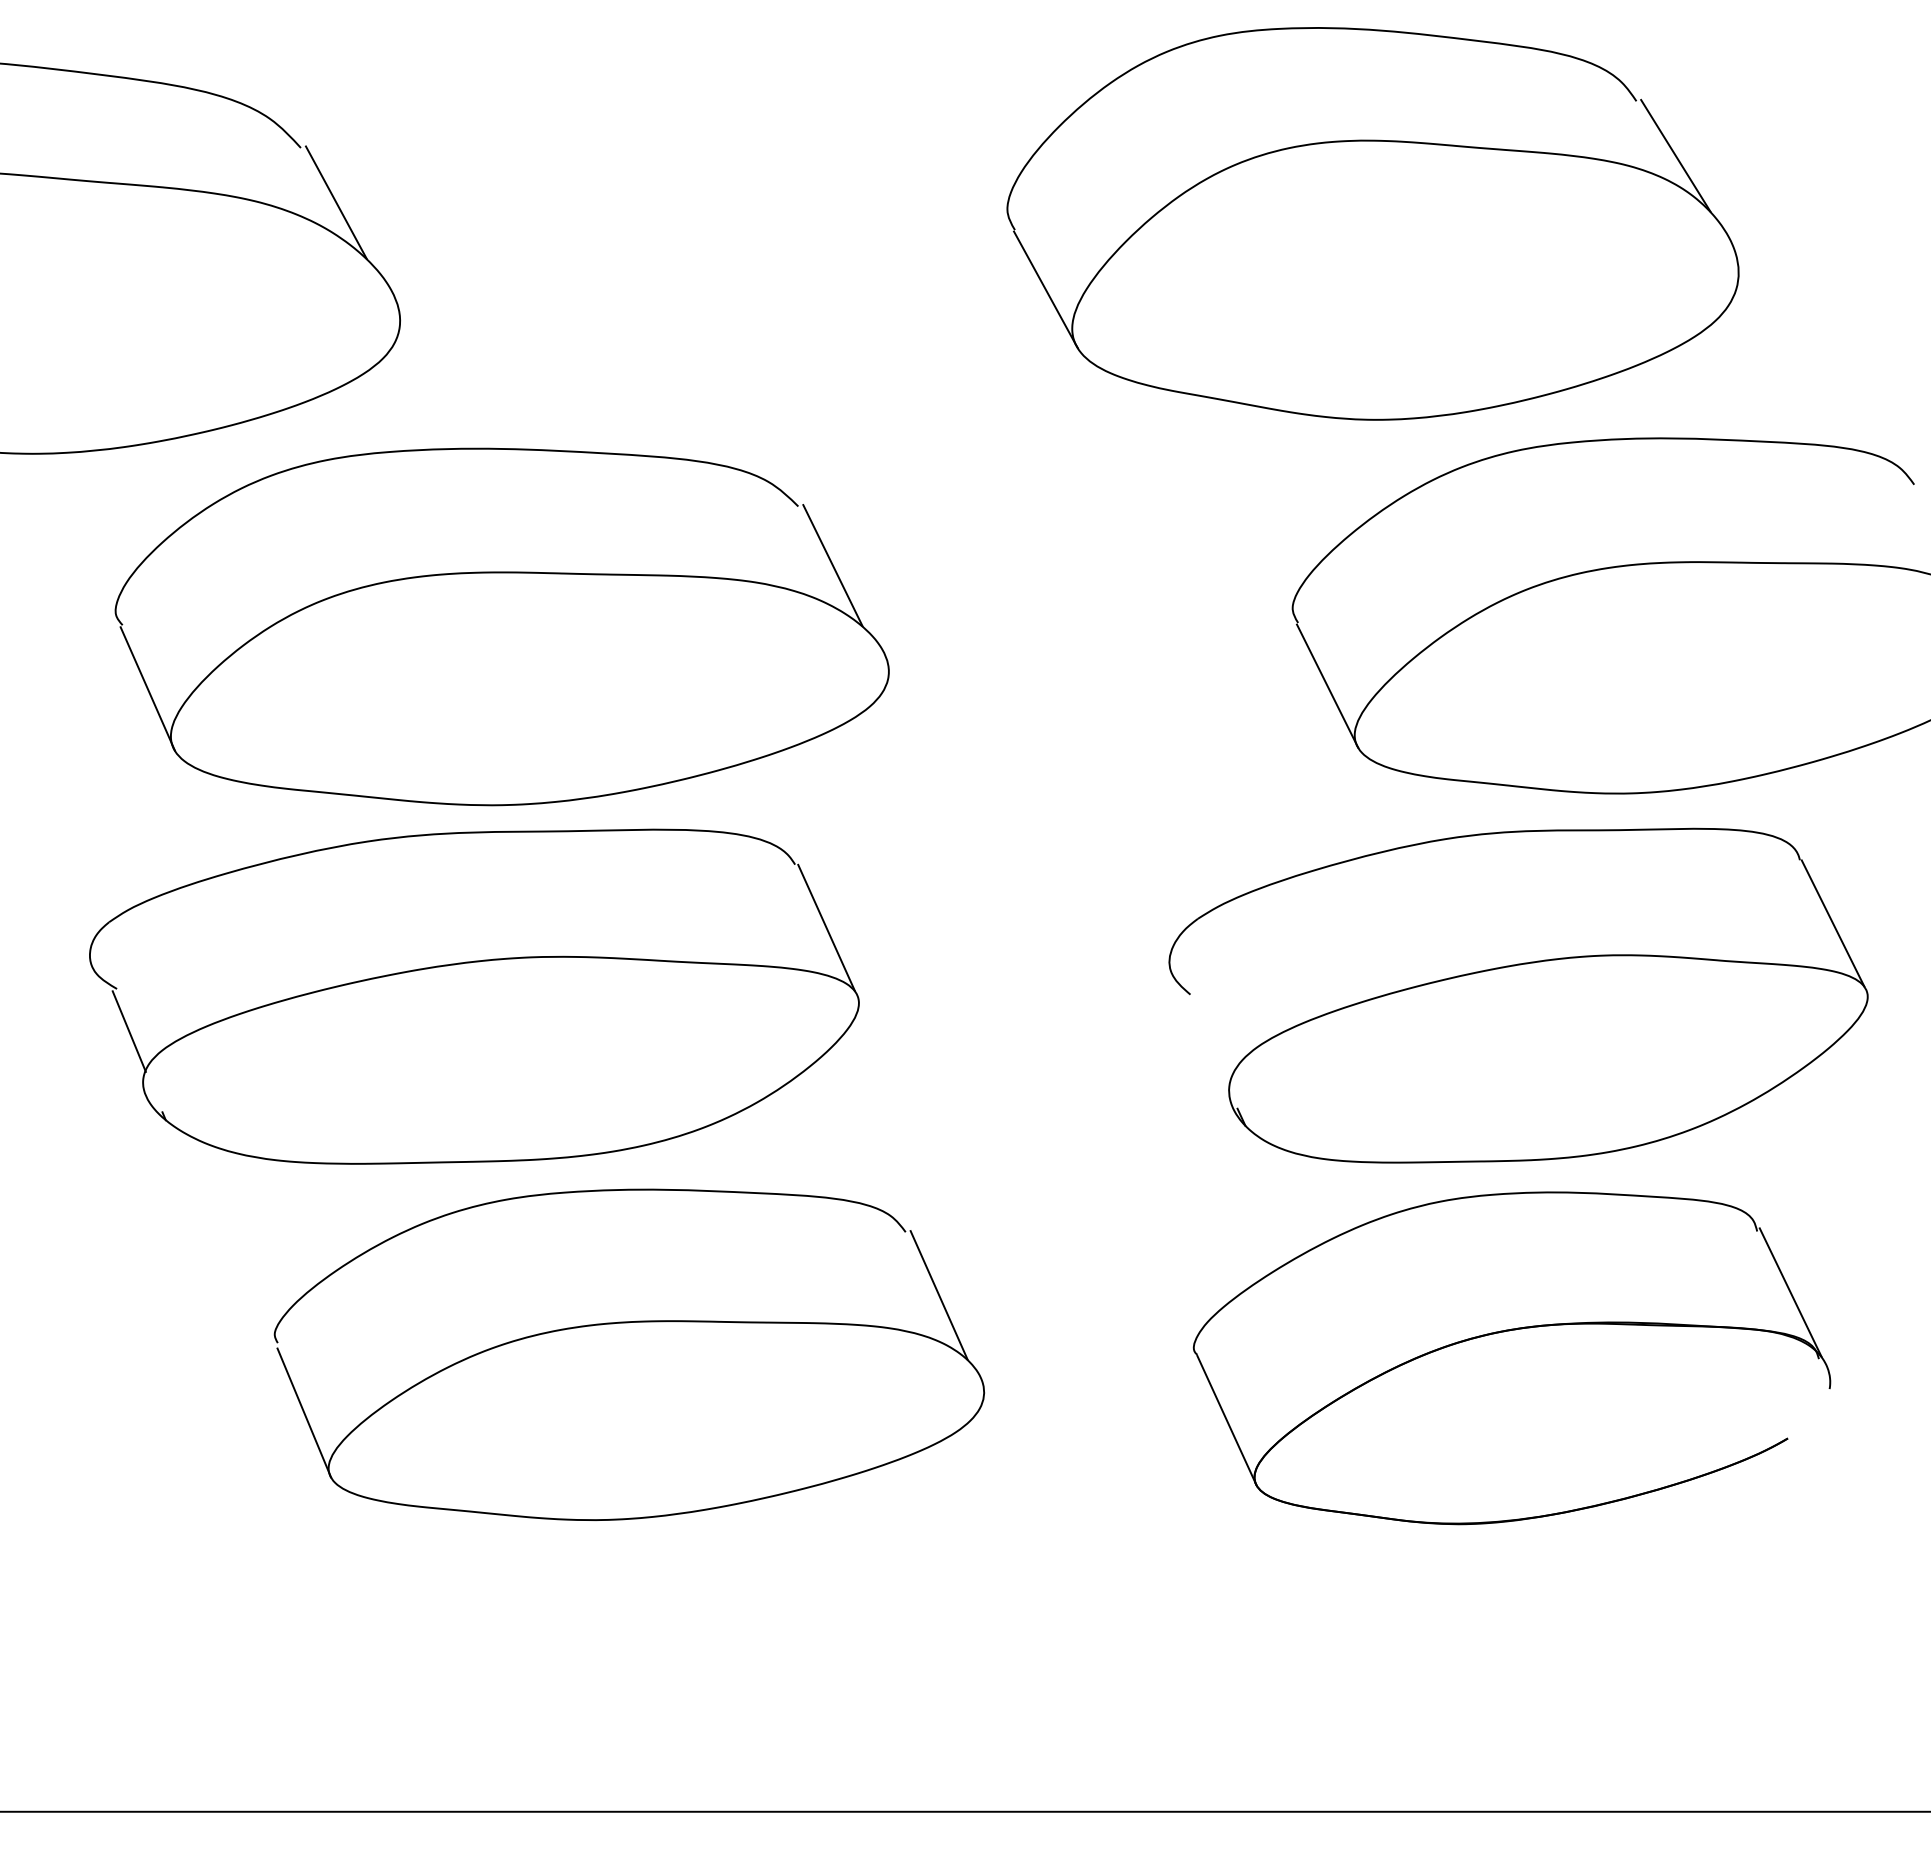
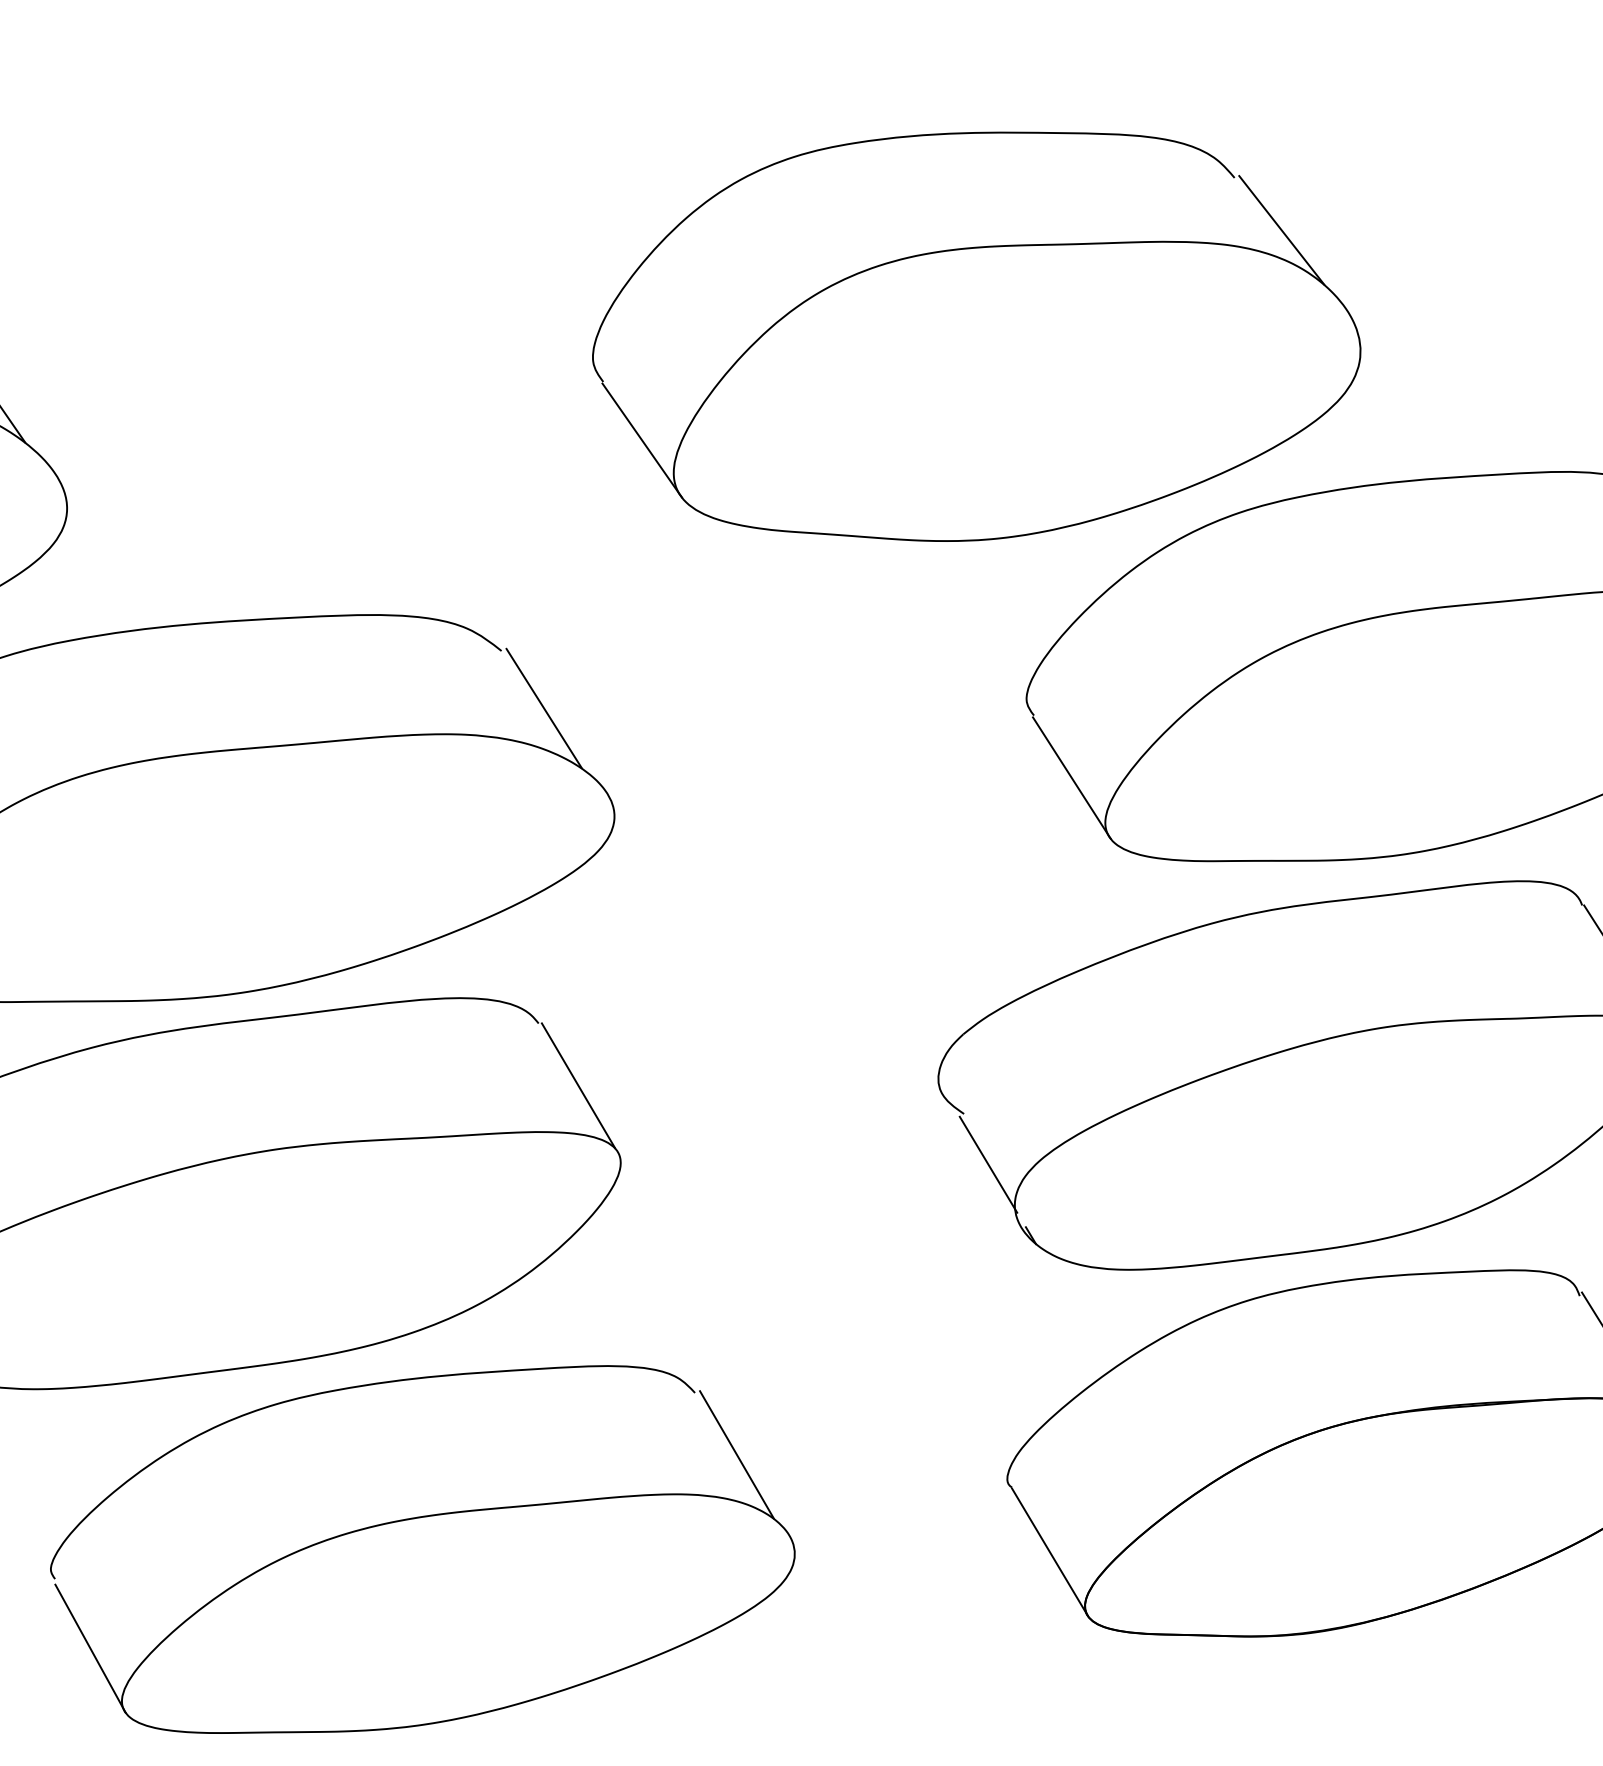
part: (1372, 223) -> (974, 334), moved
line: (1208, 1045) -> (988, 1164), added

